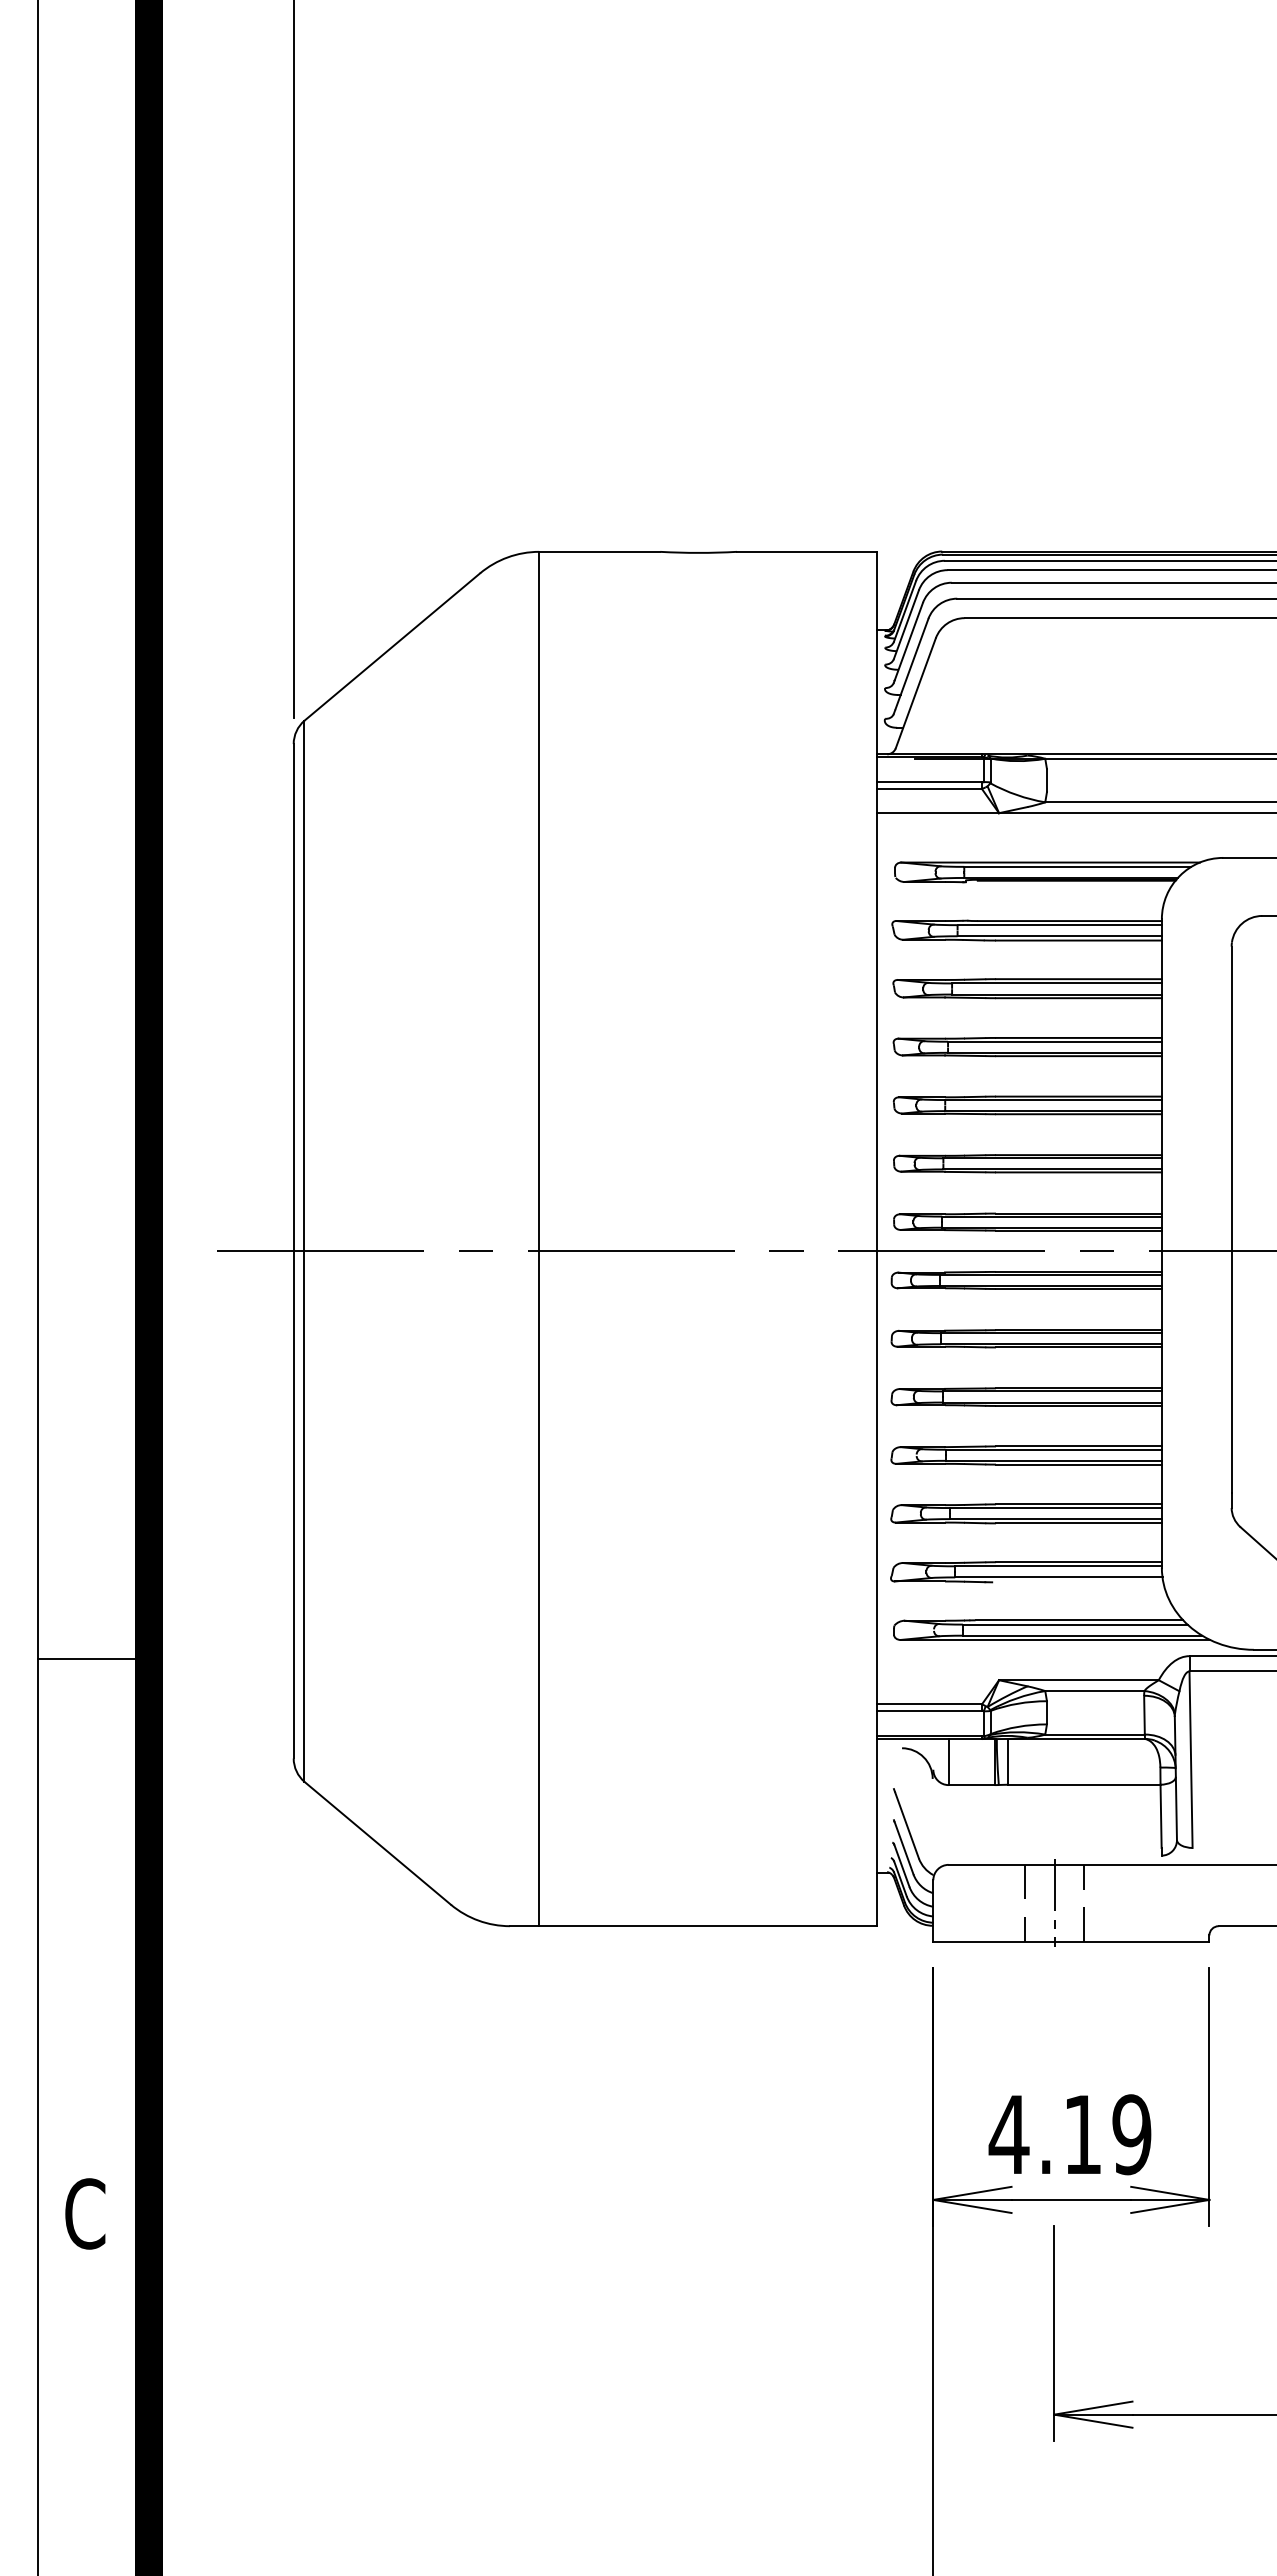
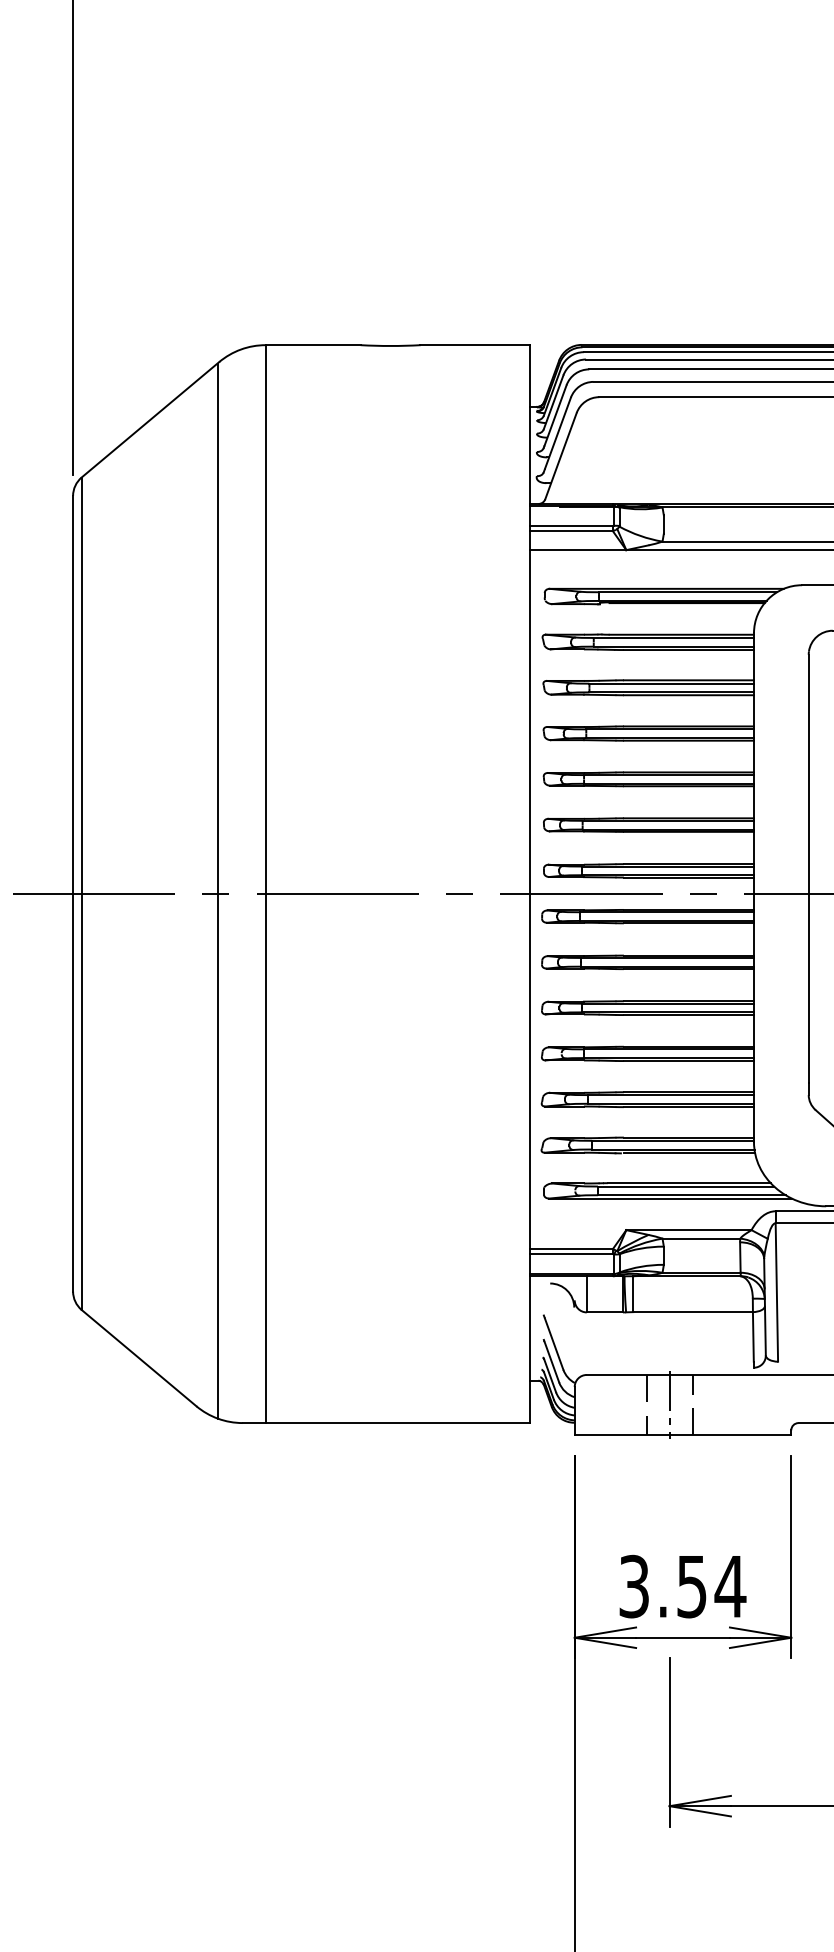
line: (477, 1247) -> (217, 890), added
line: (1079, 1582) -> (689, 1153), added
text: (1070, 2134) -> (682, 1586), 4.19 -> 3.54

